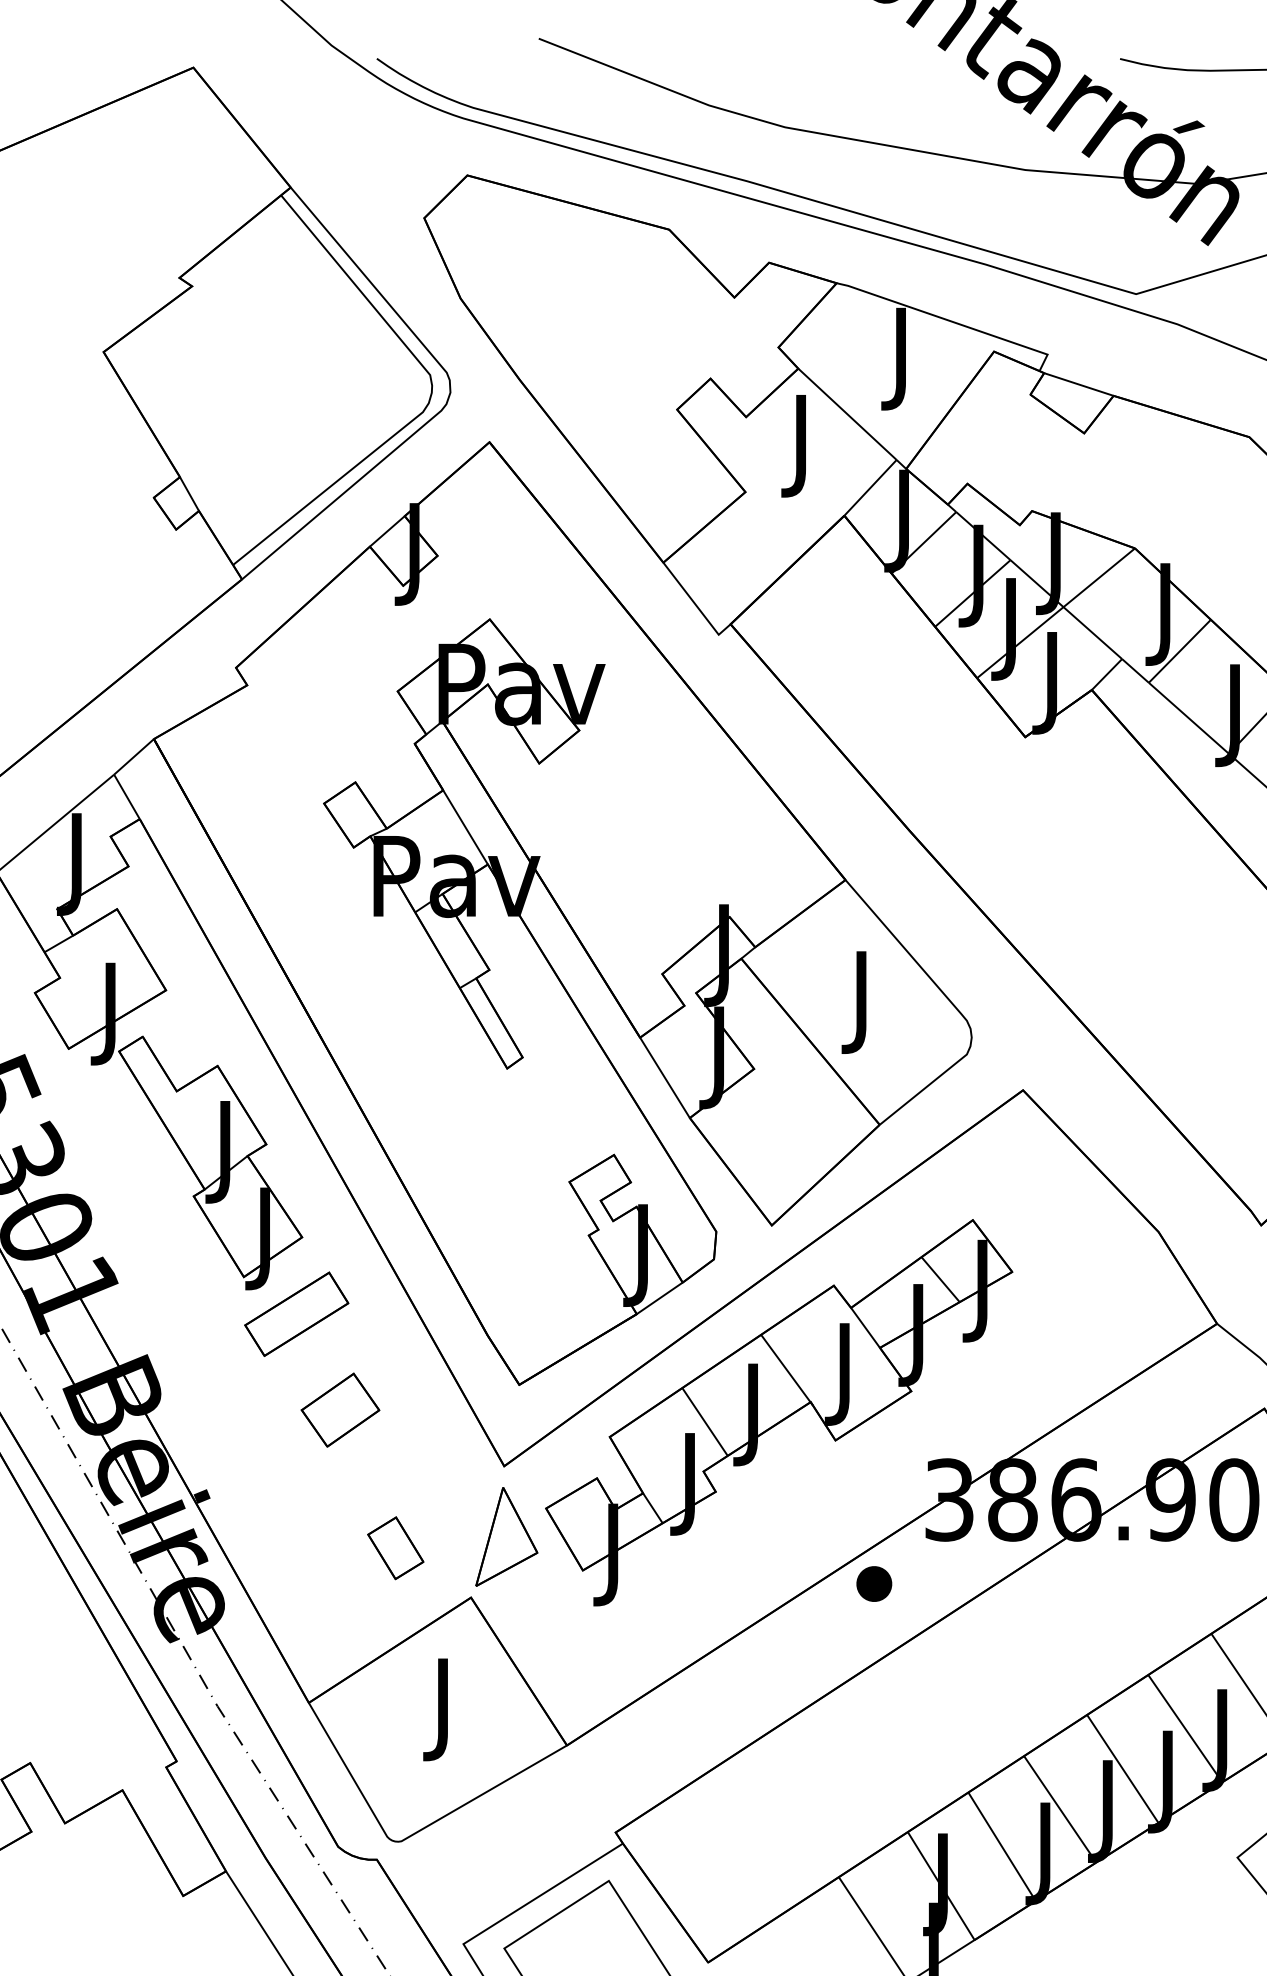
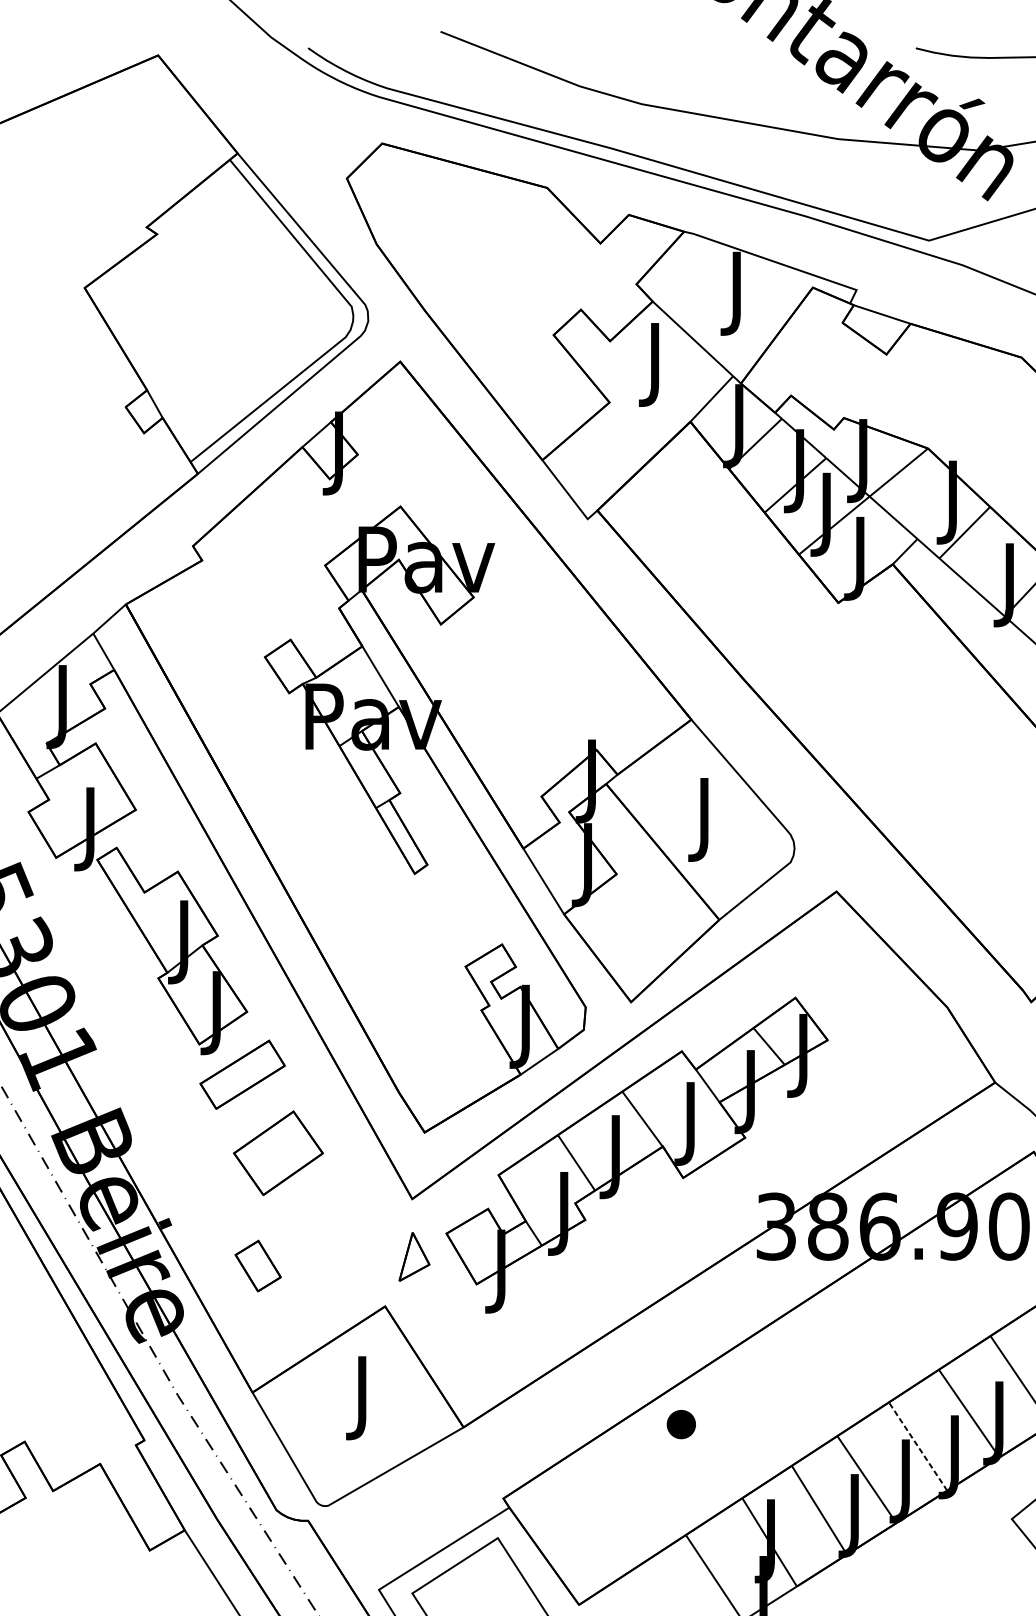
part: (340, 1409) -> (278, 1152), size x1.4
part: (506, 1536) -> (414, 1256), size x0.6
part: (395, 1548) -> (257, 1266), moved
part: (874, 1583) -> (681, 1424), moved
line: (1122, 1768) -> (917, 1446), solid -> dashed

